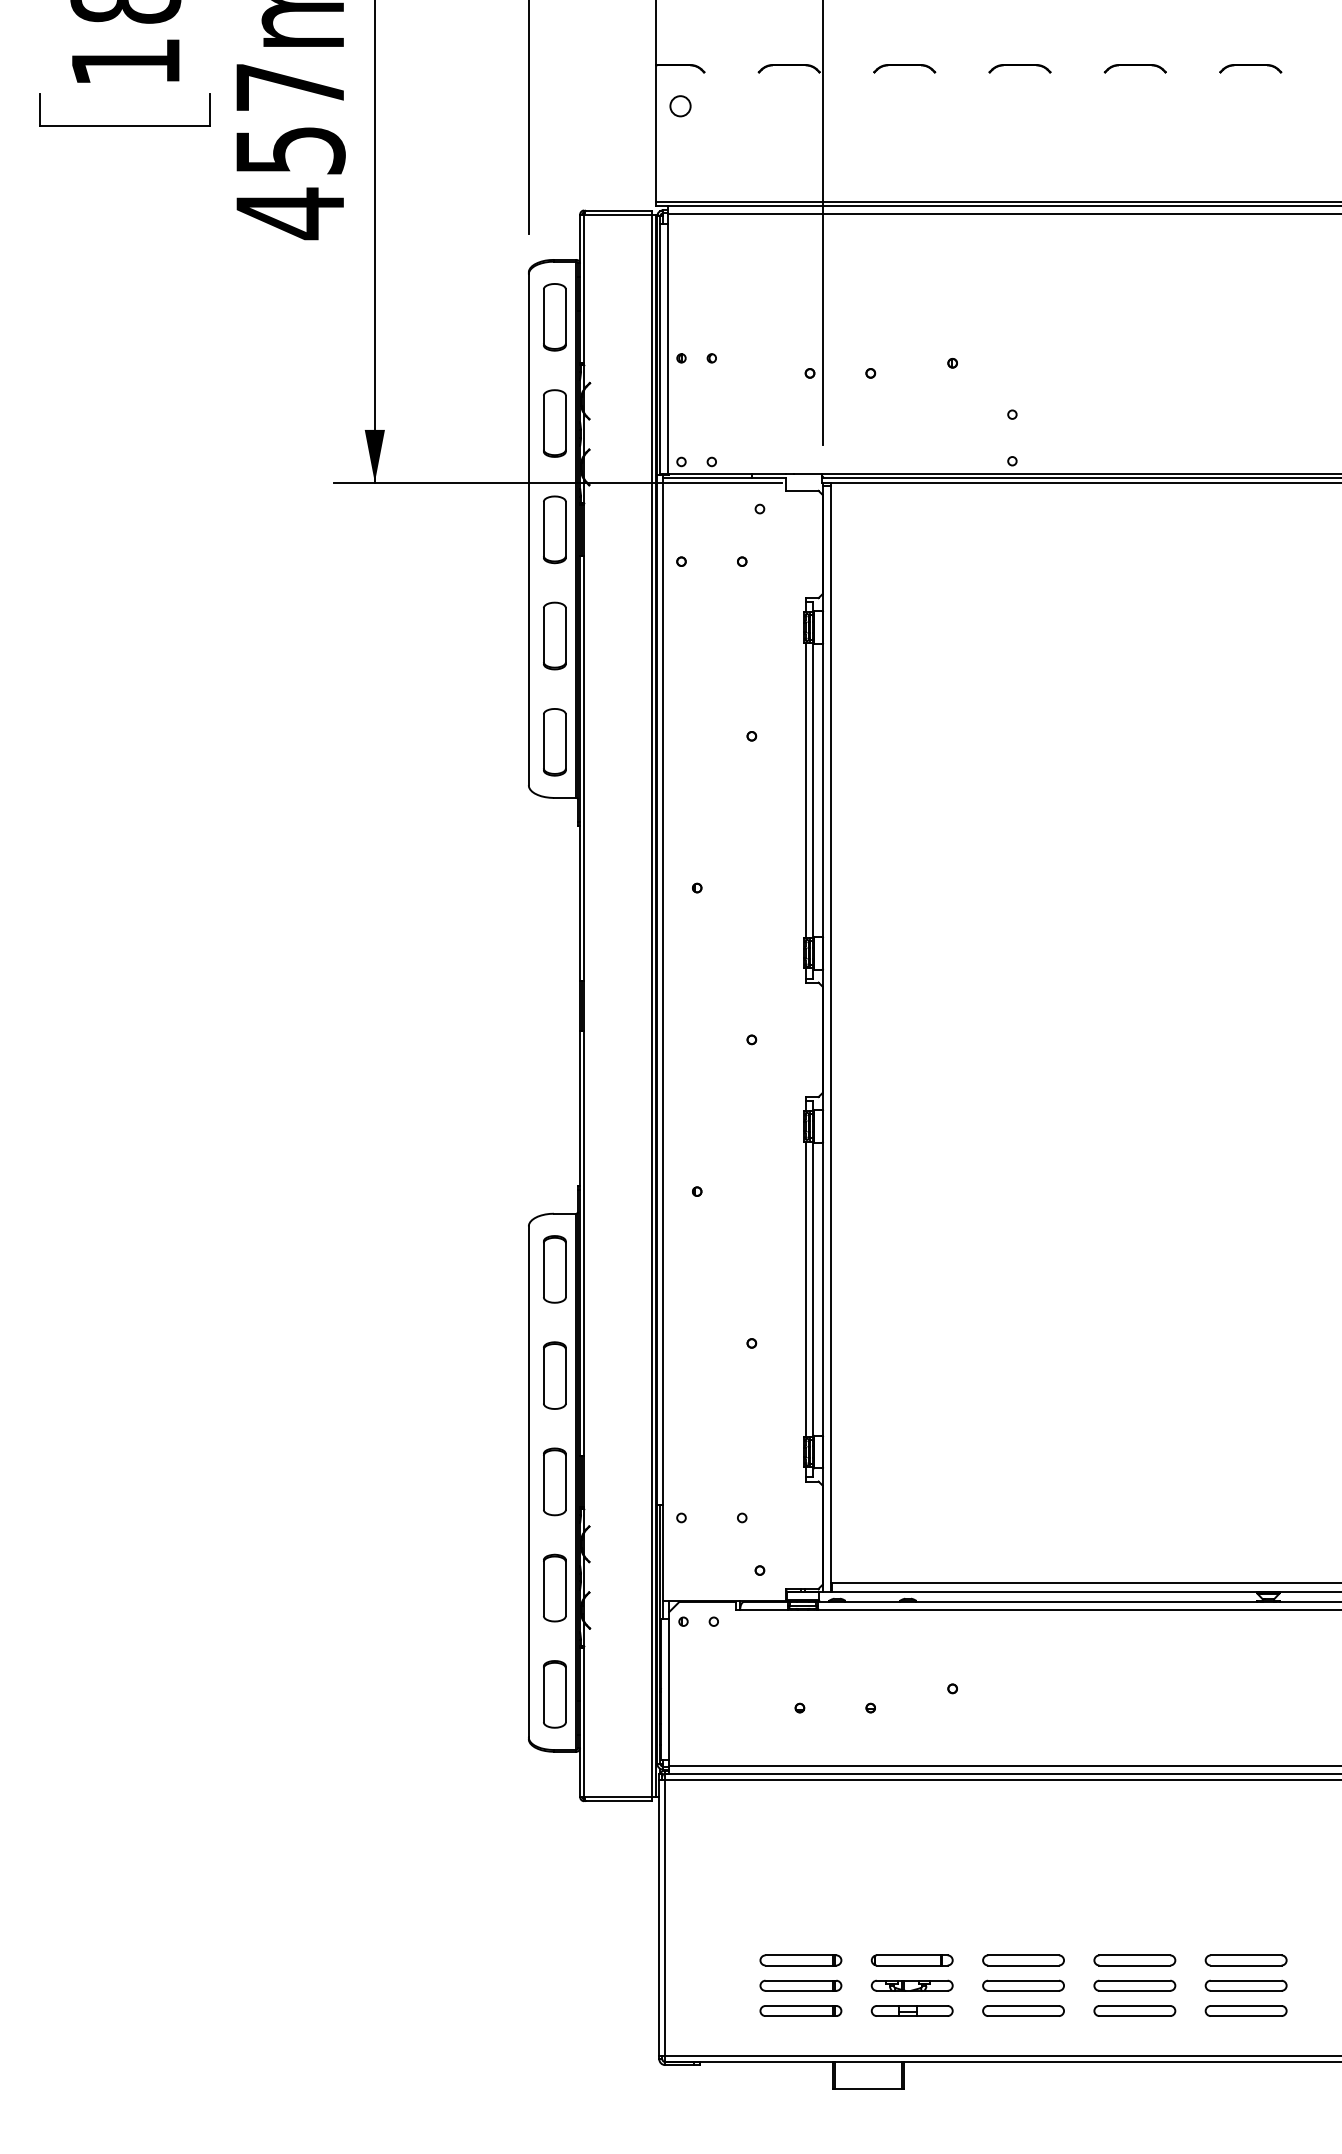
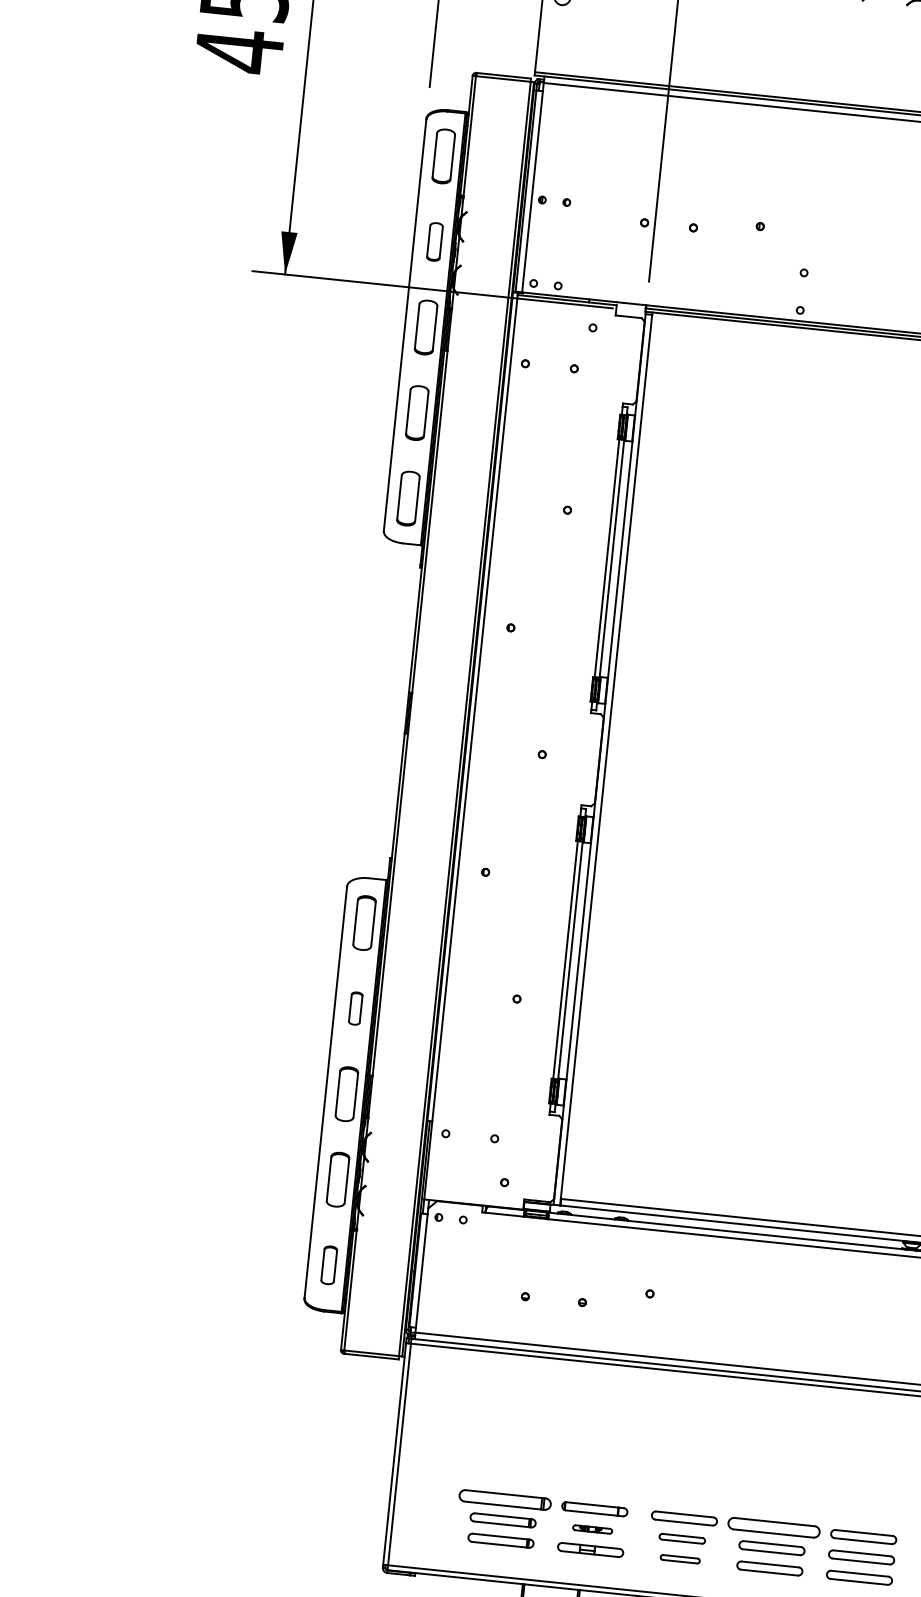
part: (554, 423) -> (434, 241), size x0.7
part: (554, 1375) -> (355, 1008), size x0.6
part: (554, 1694) -> (328, 1265), size x0.7
part: (800, 1960) -> (504, 1500), size x1.4
part: (1134, 1960) -> (773, 1527), size x1.4
part: (911, 1985) -> (592, 1529), size x0.6
part: (1023, 1985) -> (682, 1538), size x0.7
part: (1023, 2010) -> (680, 1558), size x0.6

